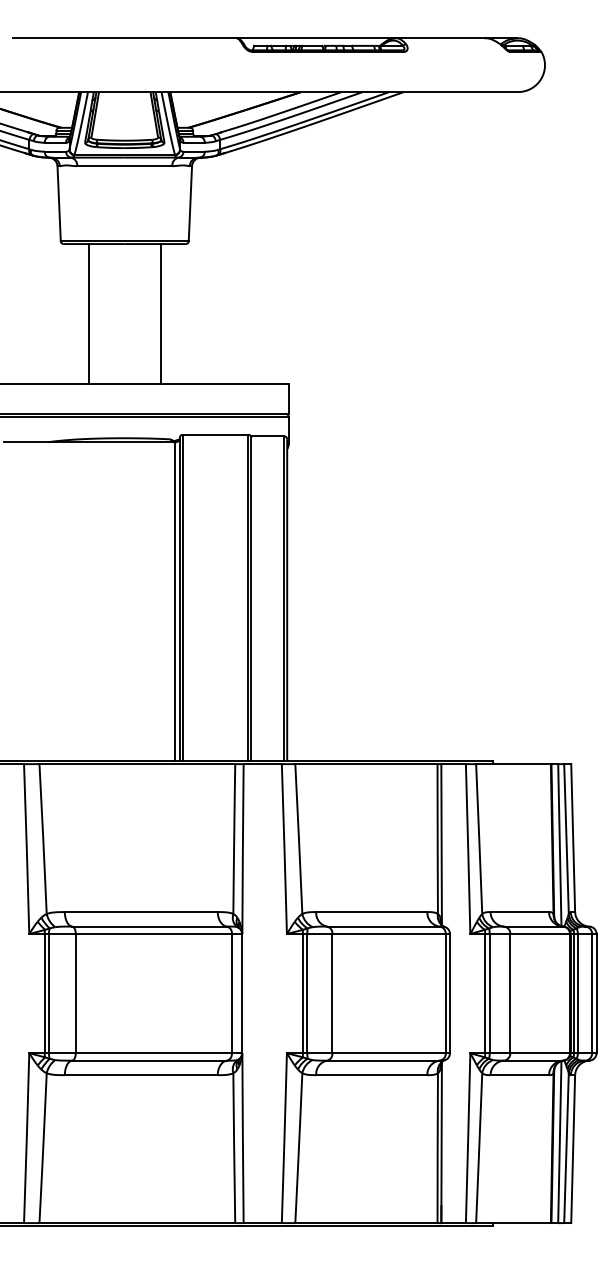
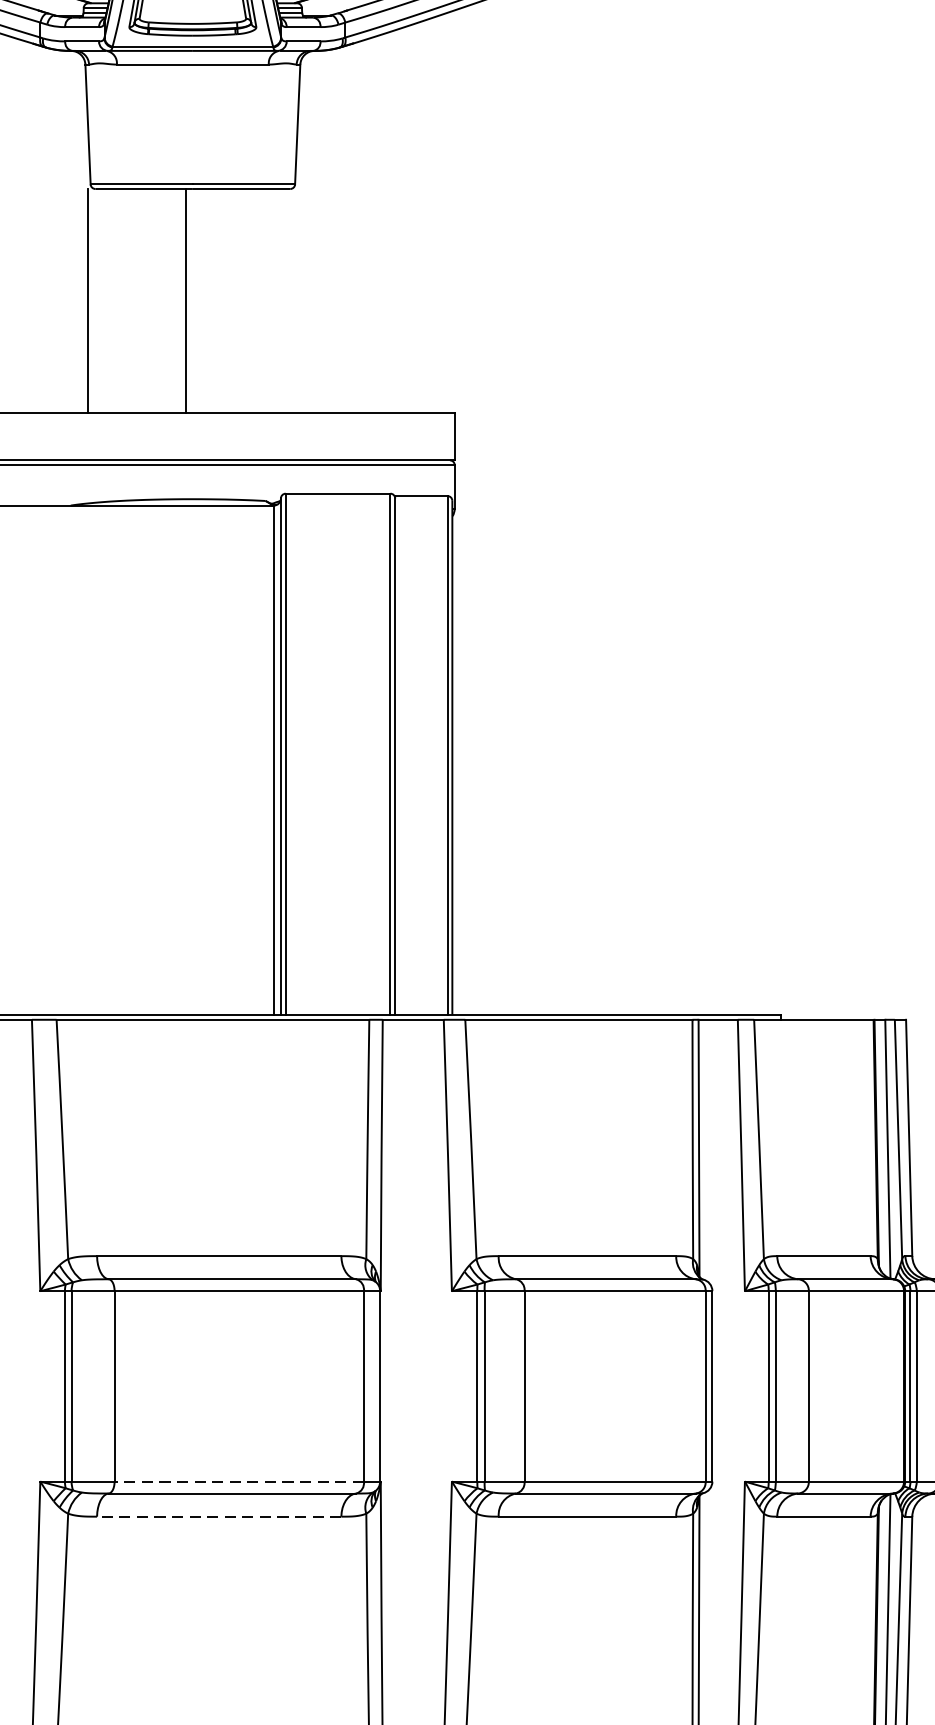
line: (89, 314) -> (88, 301), moved
line: (160, 314) -> (186, 301), moved
line: (153, 1053) -> (238, 1482), solid -> dashed
line: (140, 1075) -> (217, 1517), solid -> dashed

